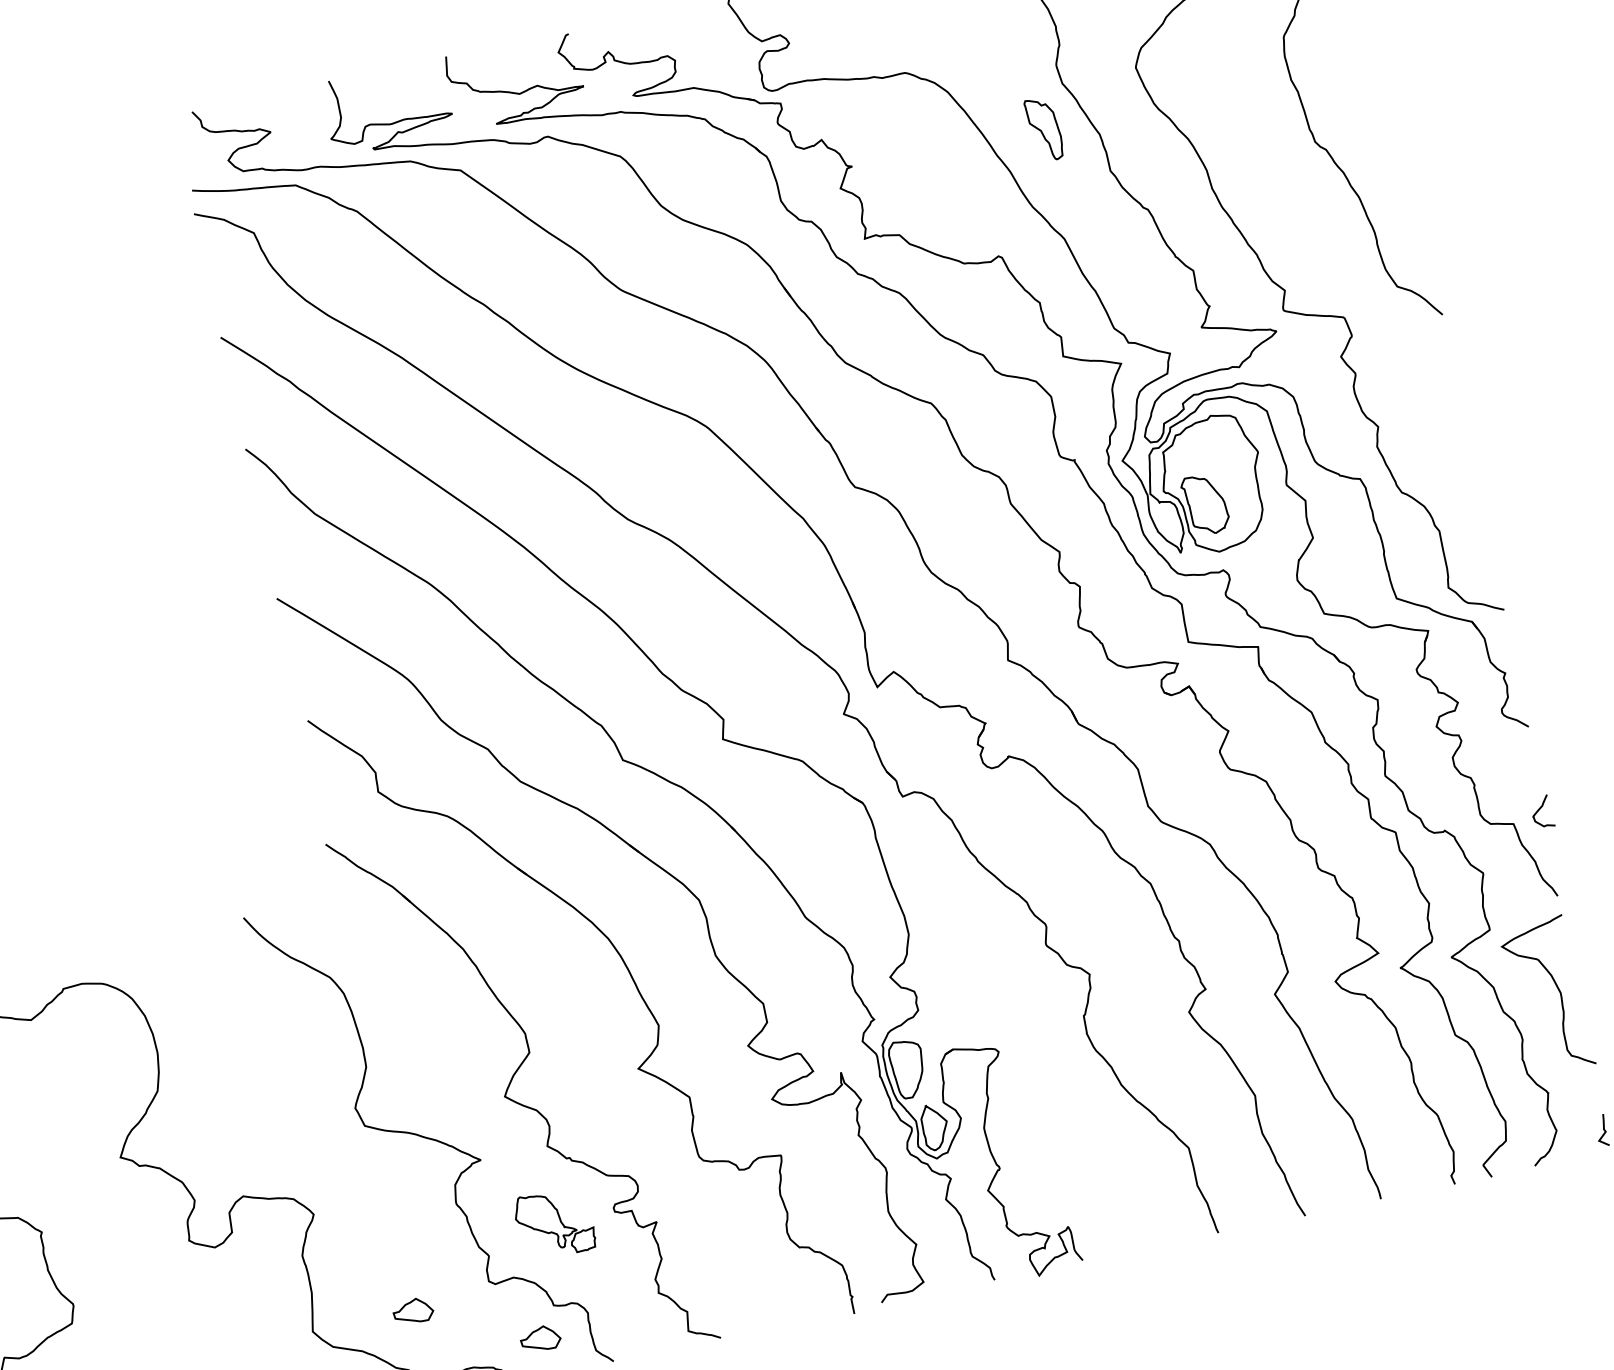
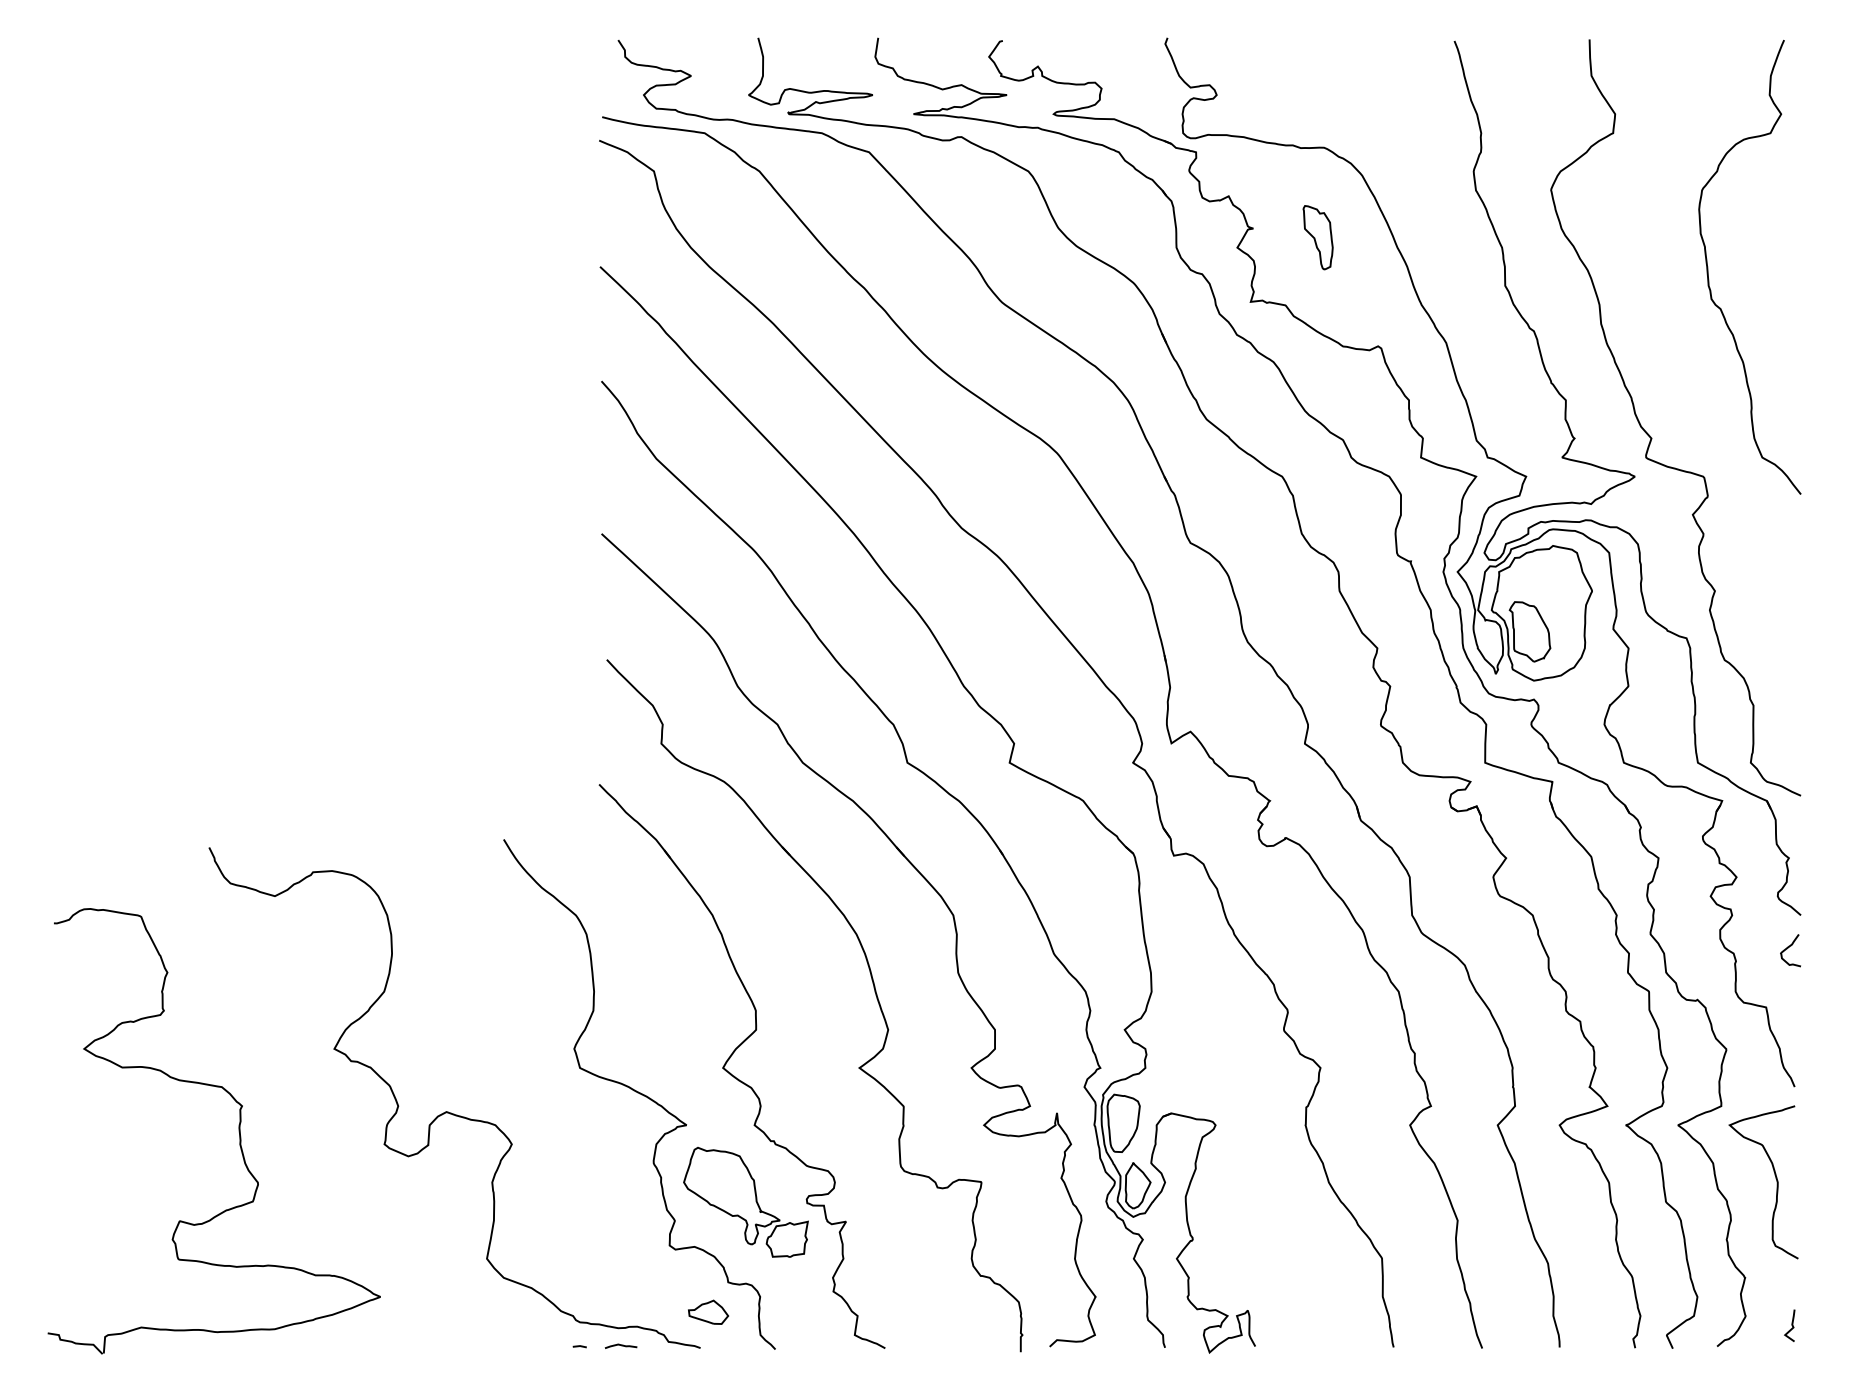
part: (1043, 129) -> (1317, 237), moved
curve: (1539, 810) -> (1788, 948), moved
part: (554, 1223) -> (745, 1202), size x1.67
part: (413, 1310) -> (589, 1258), removed

